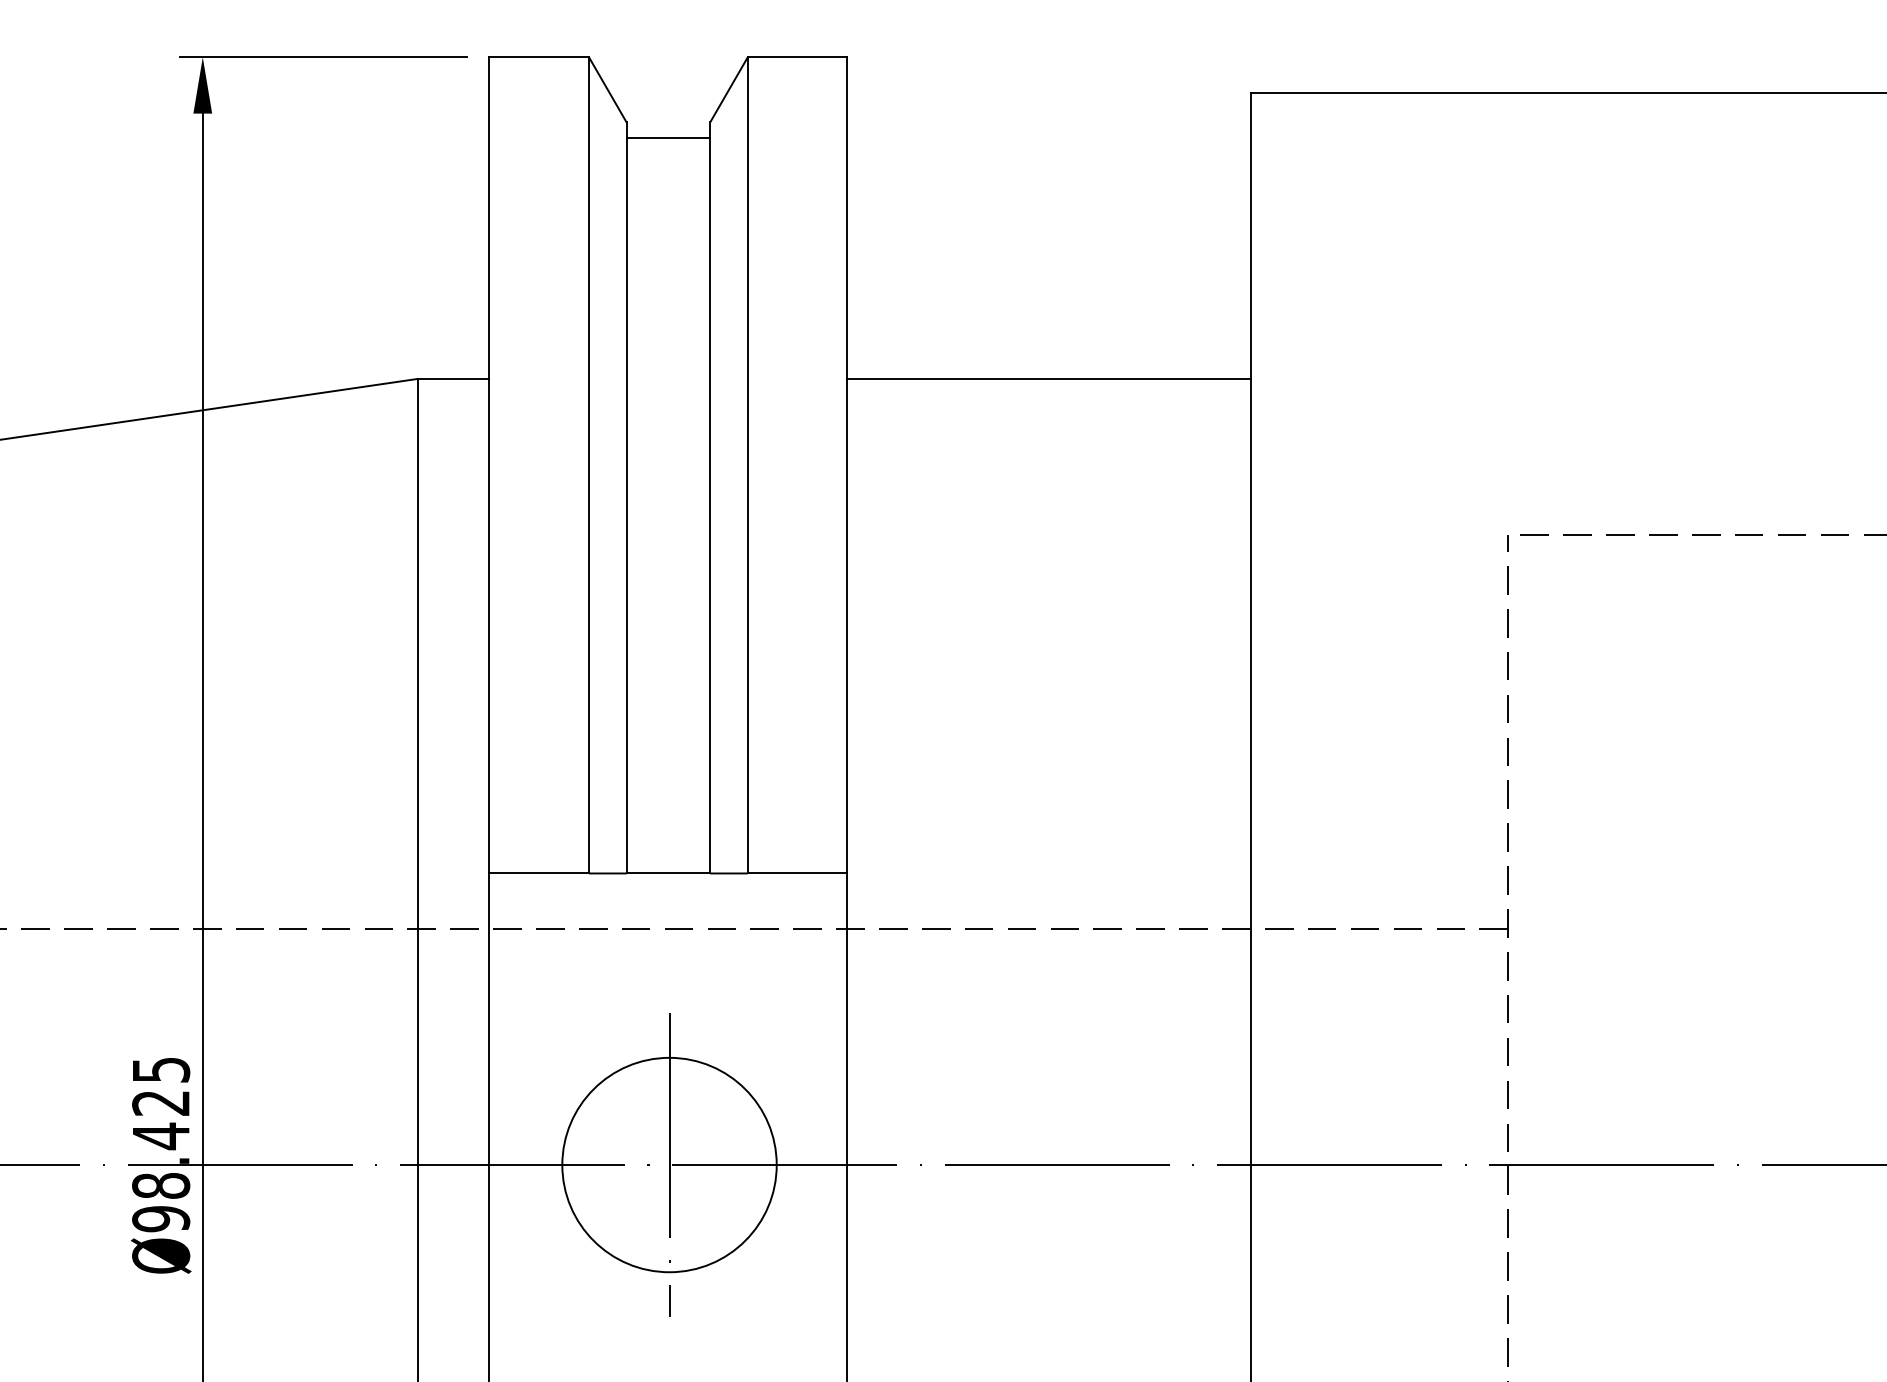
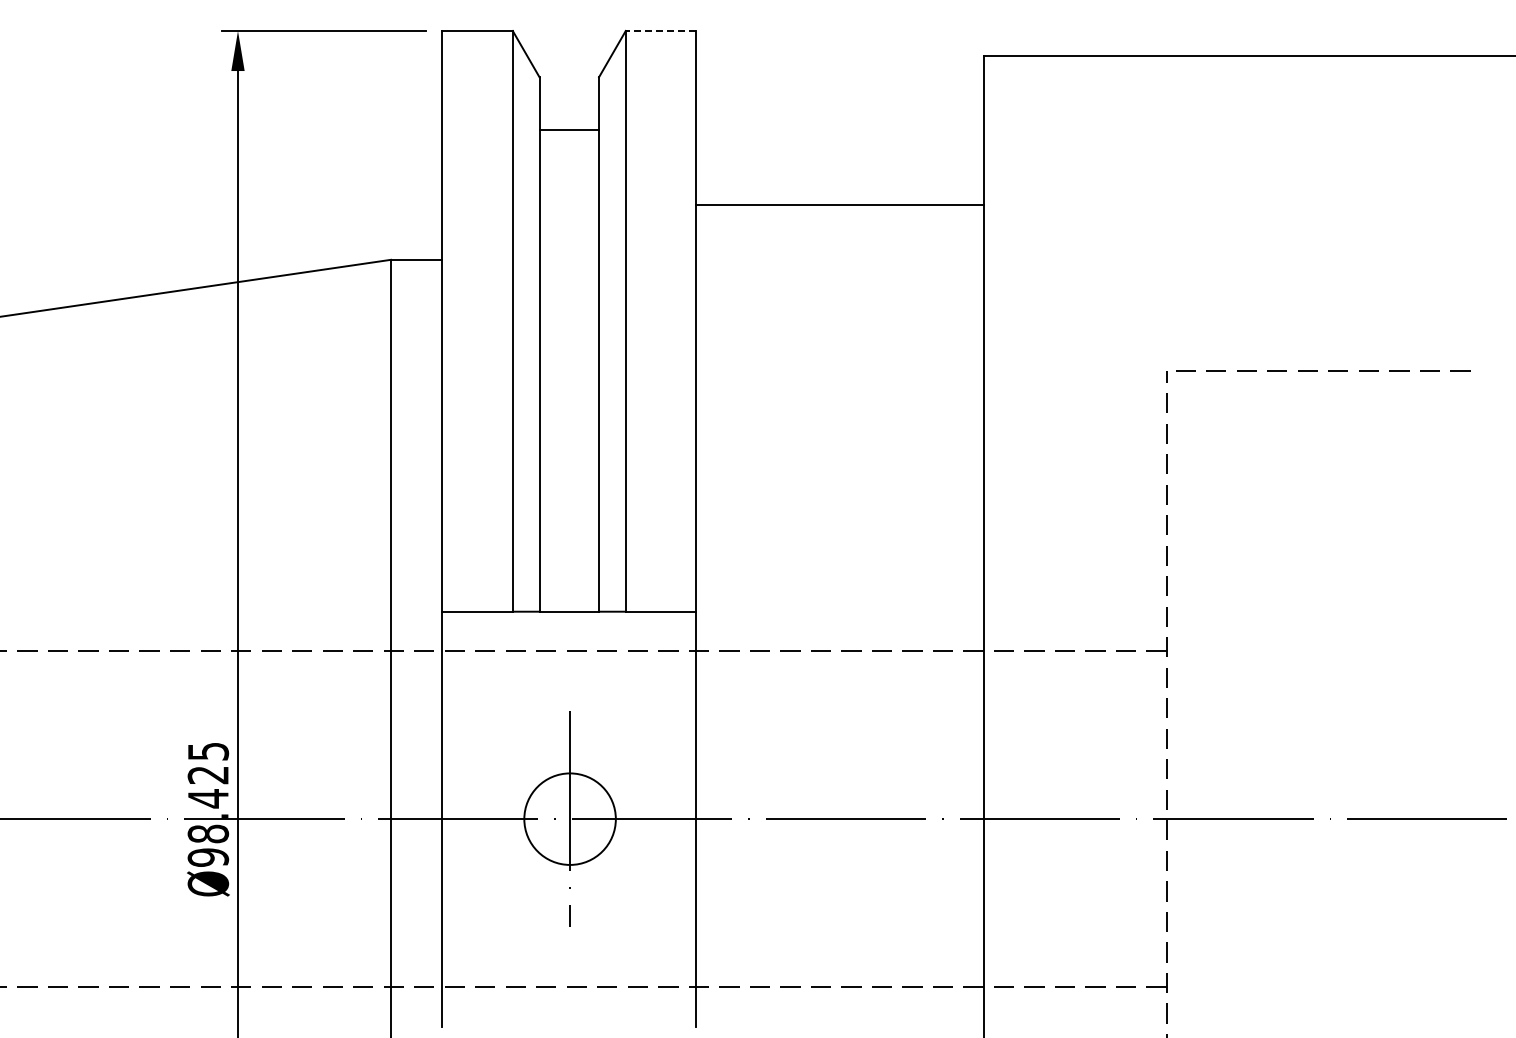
line: (796, 56) -> (660, 30), solid -> dashed
line: (668, 138) -> (569, 130), moved
line: (1048, 378) -> (839, 204), moved
circle: (668, 1164) -> (569, 818), size x0.6

